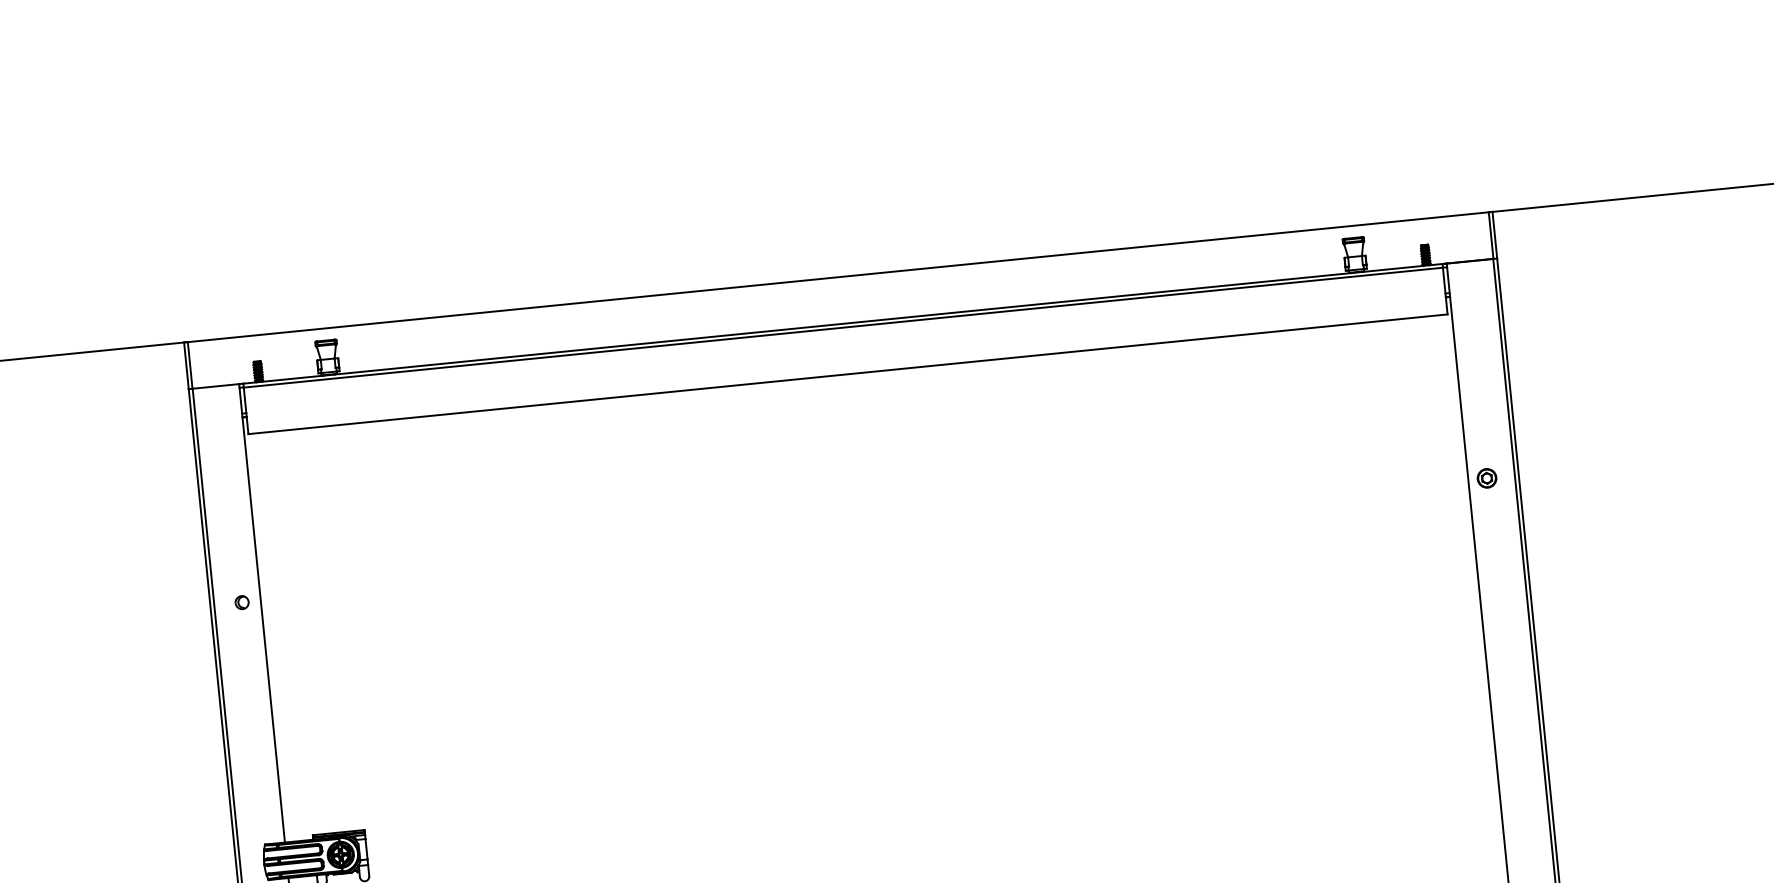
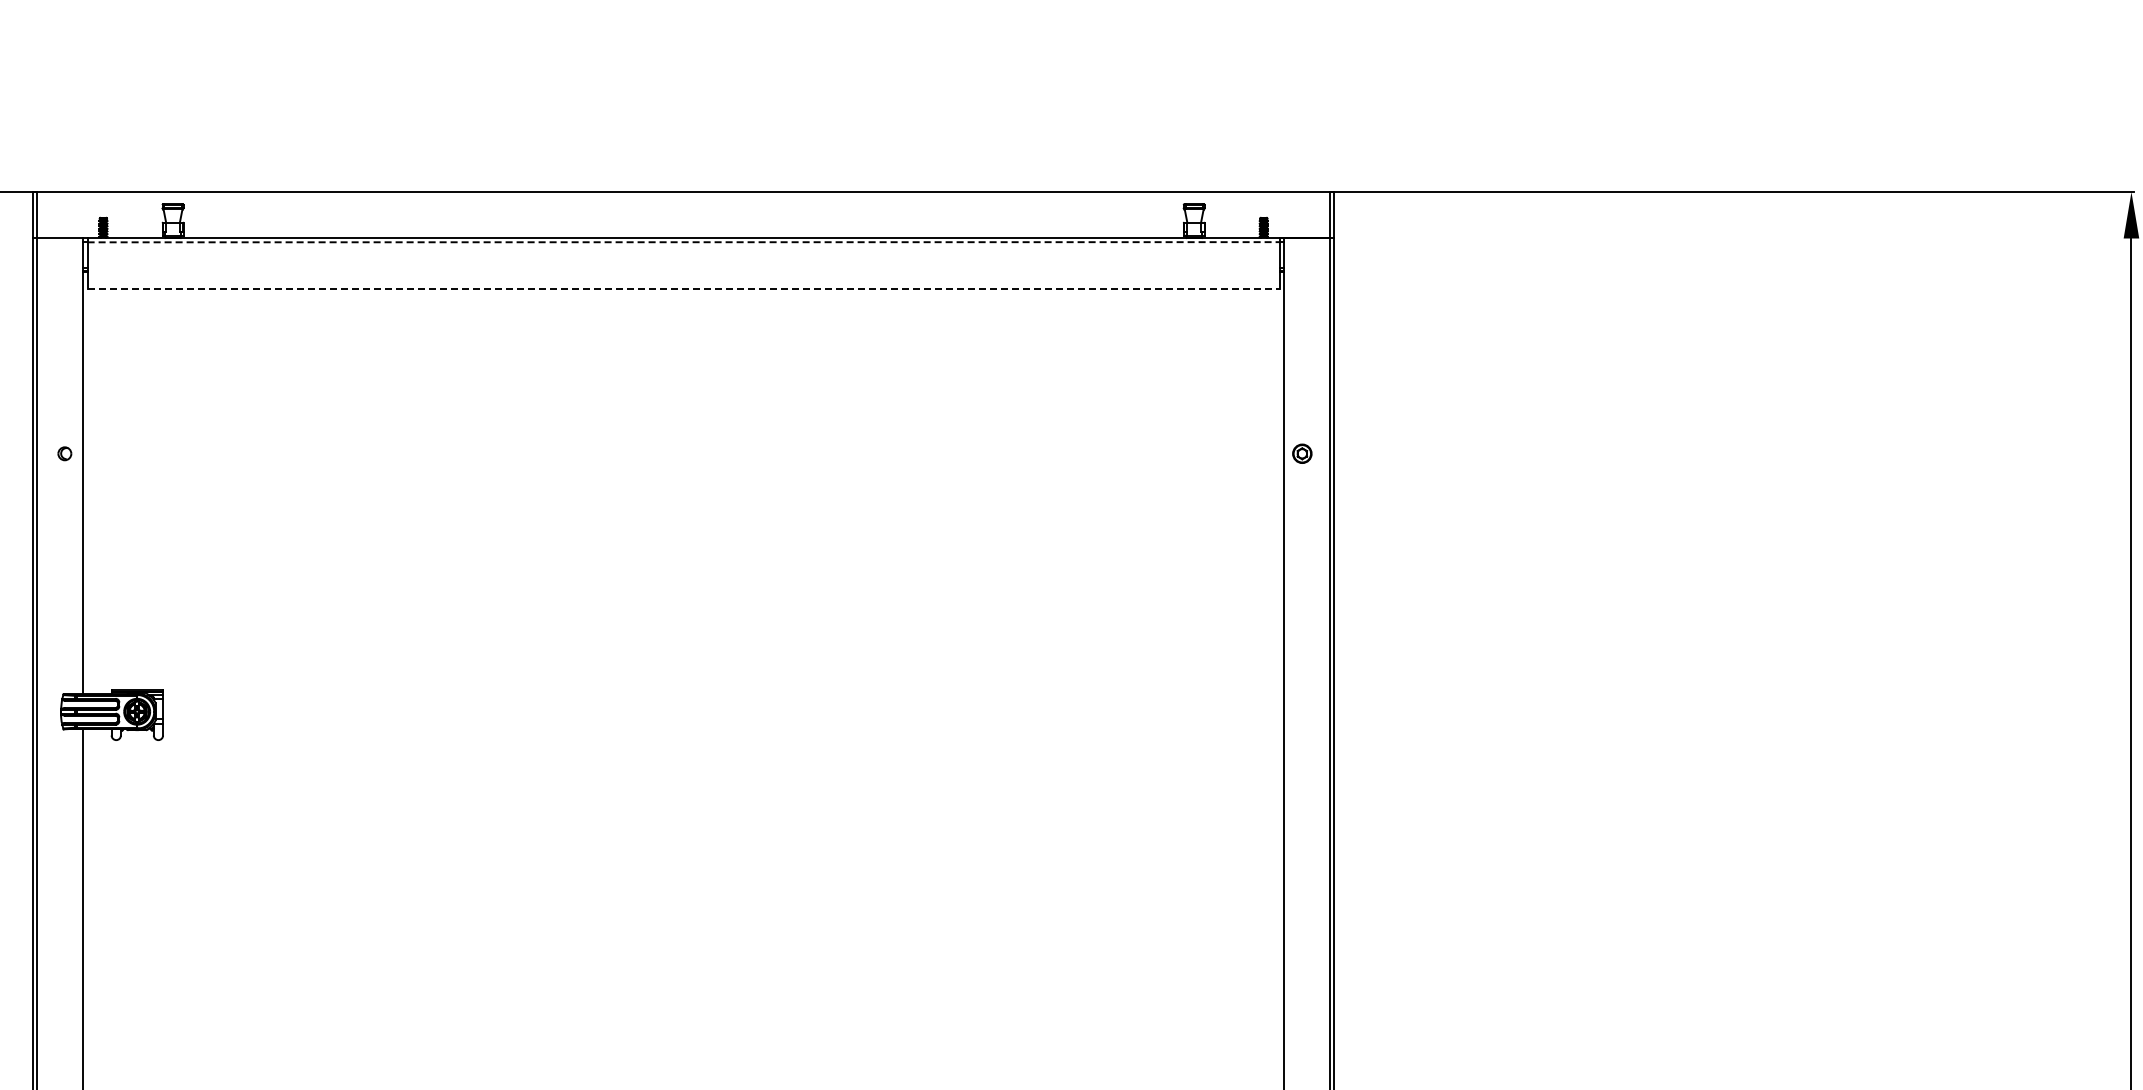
line: (843, 327) -> (683, 242), solid -> dashed
line: (847, 374) -> (683, 288), solid -> dashed

